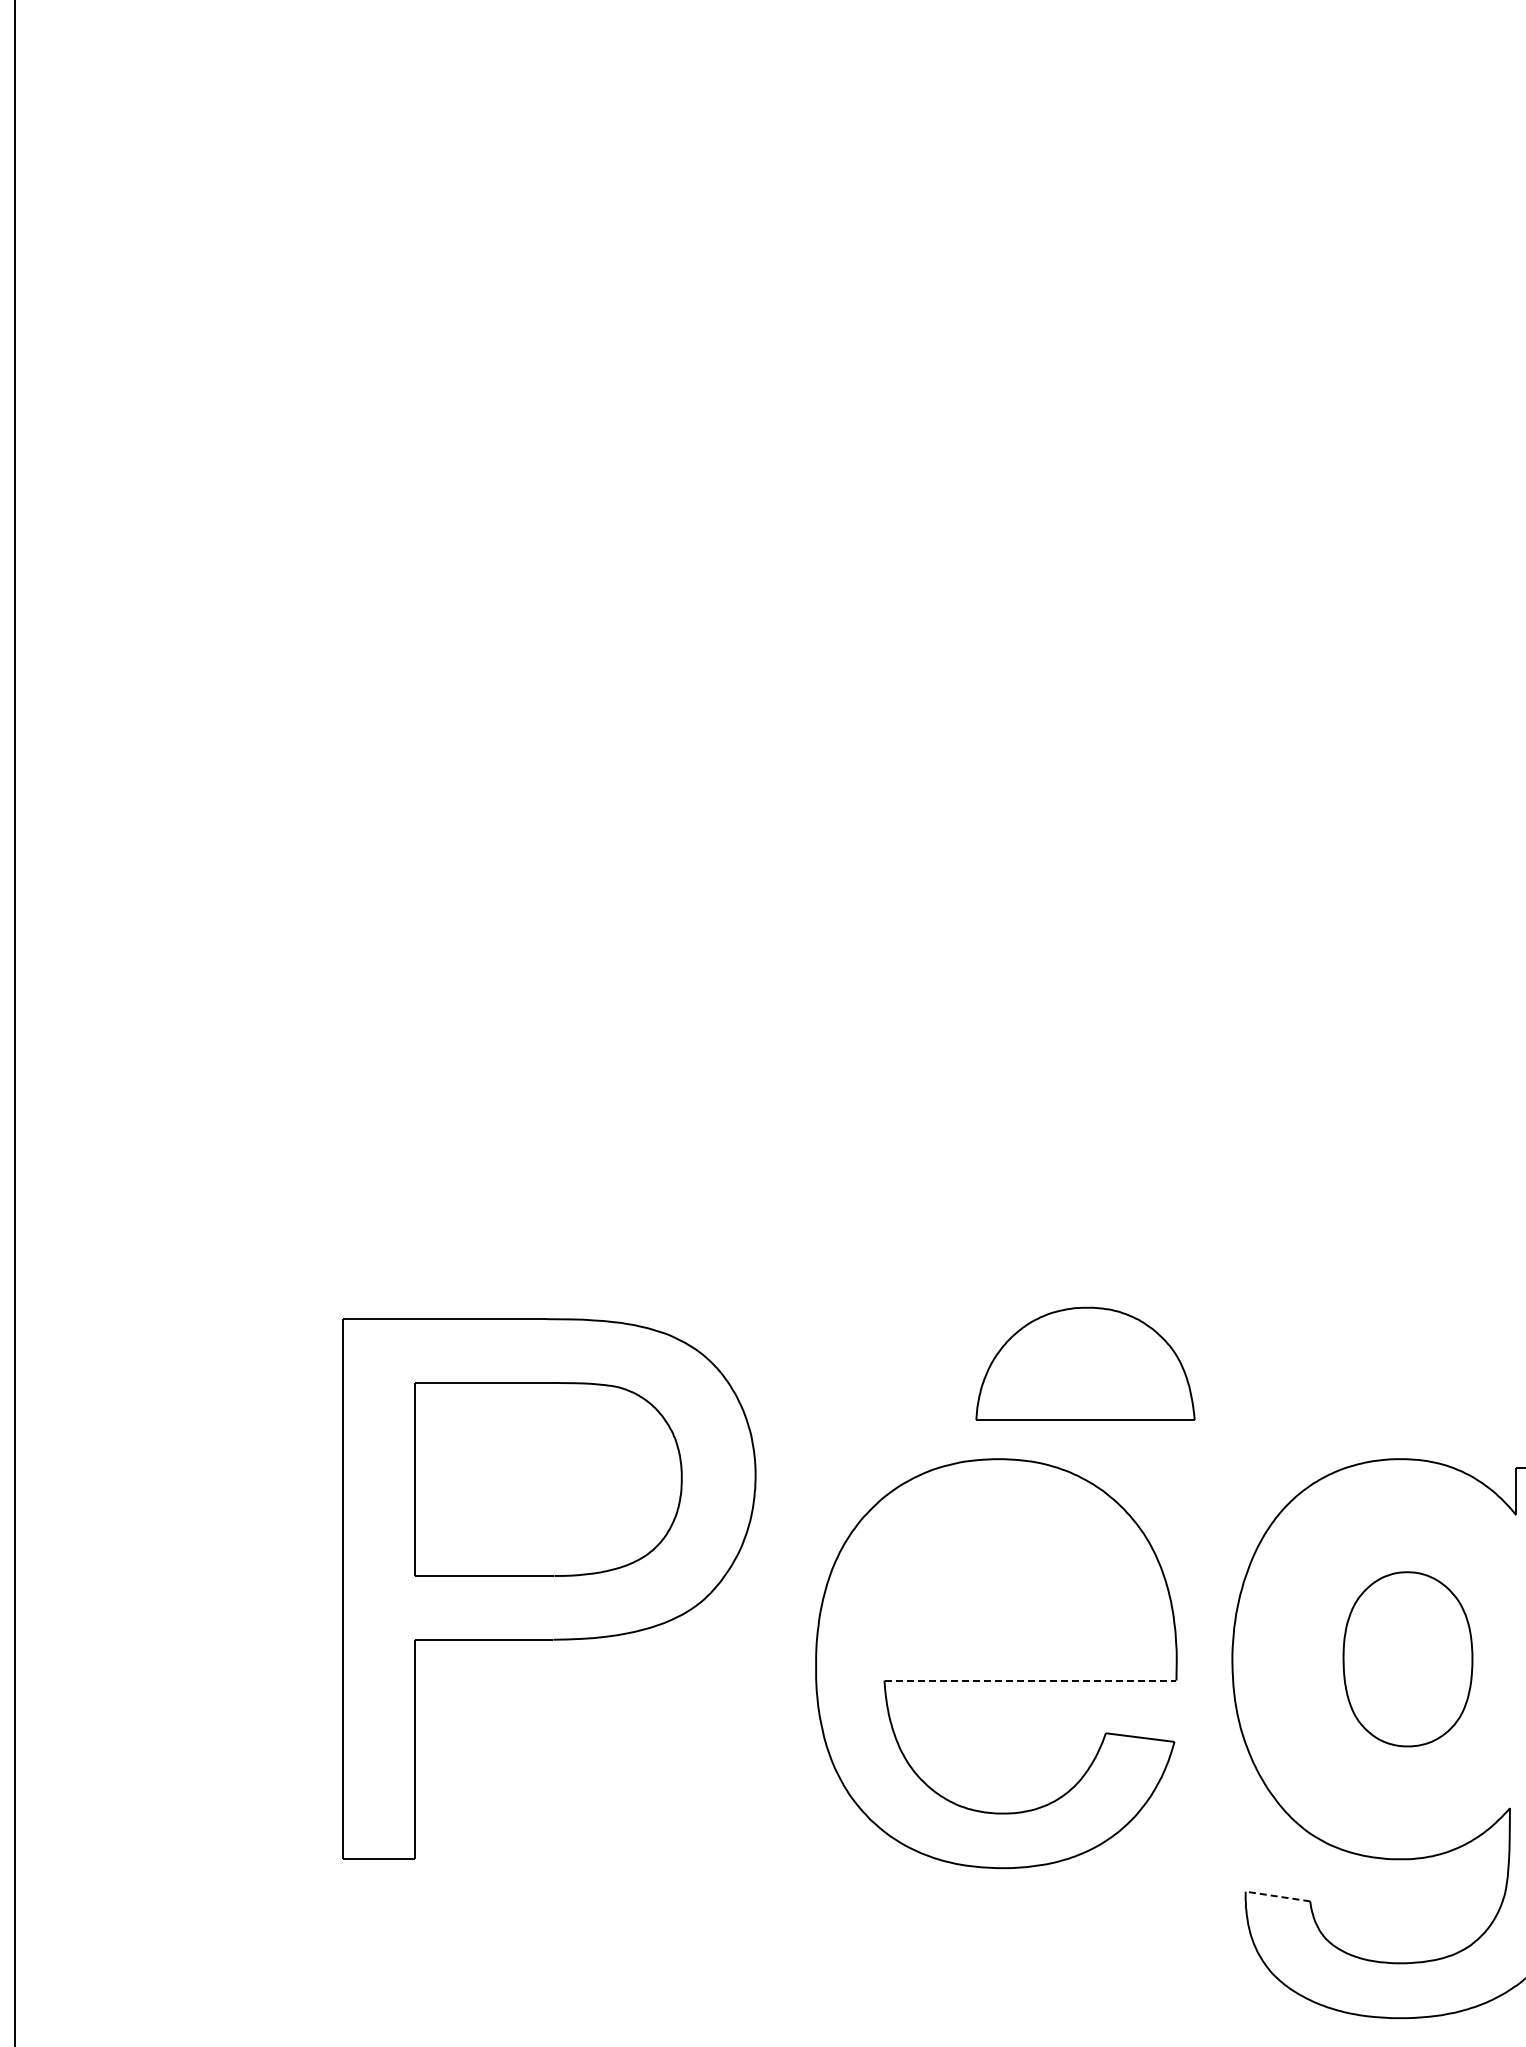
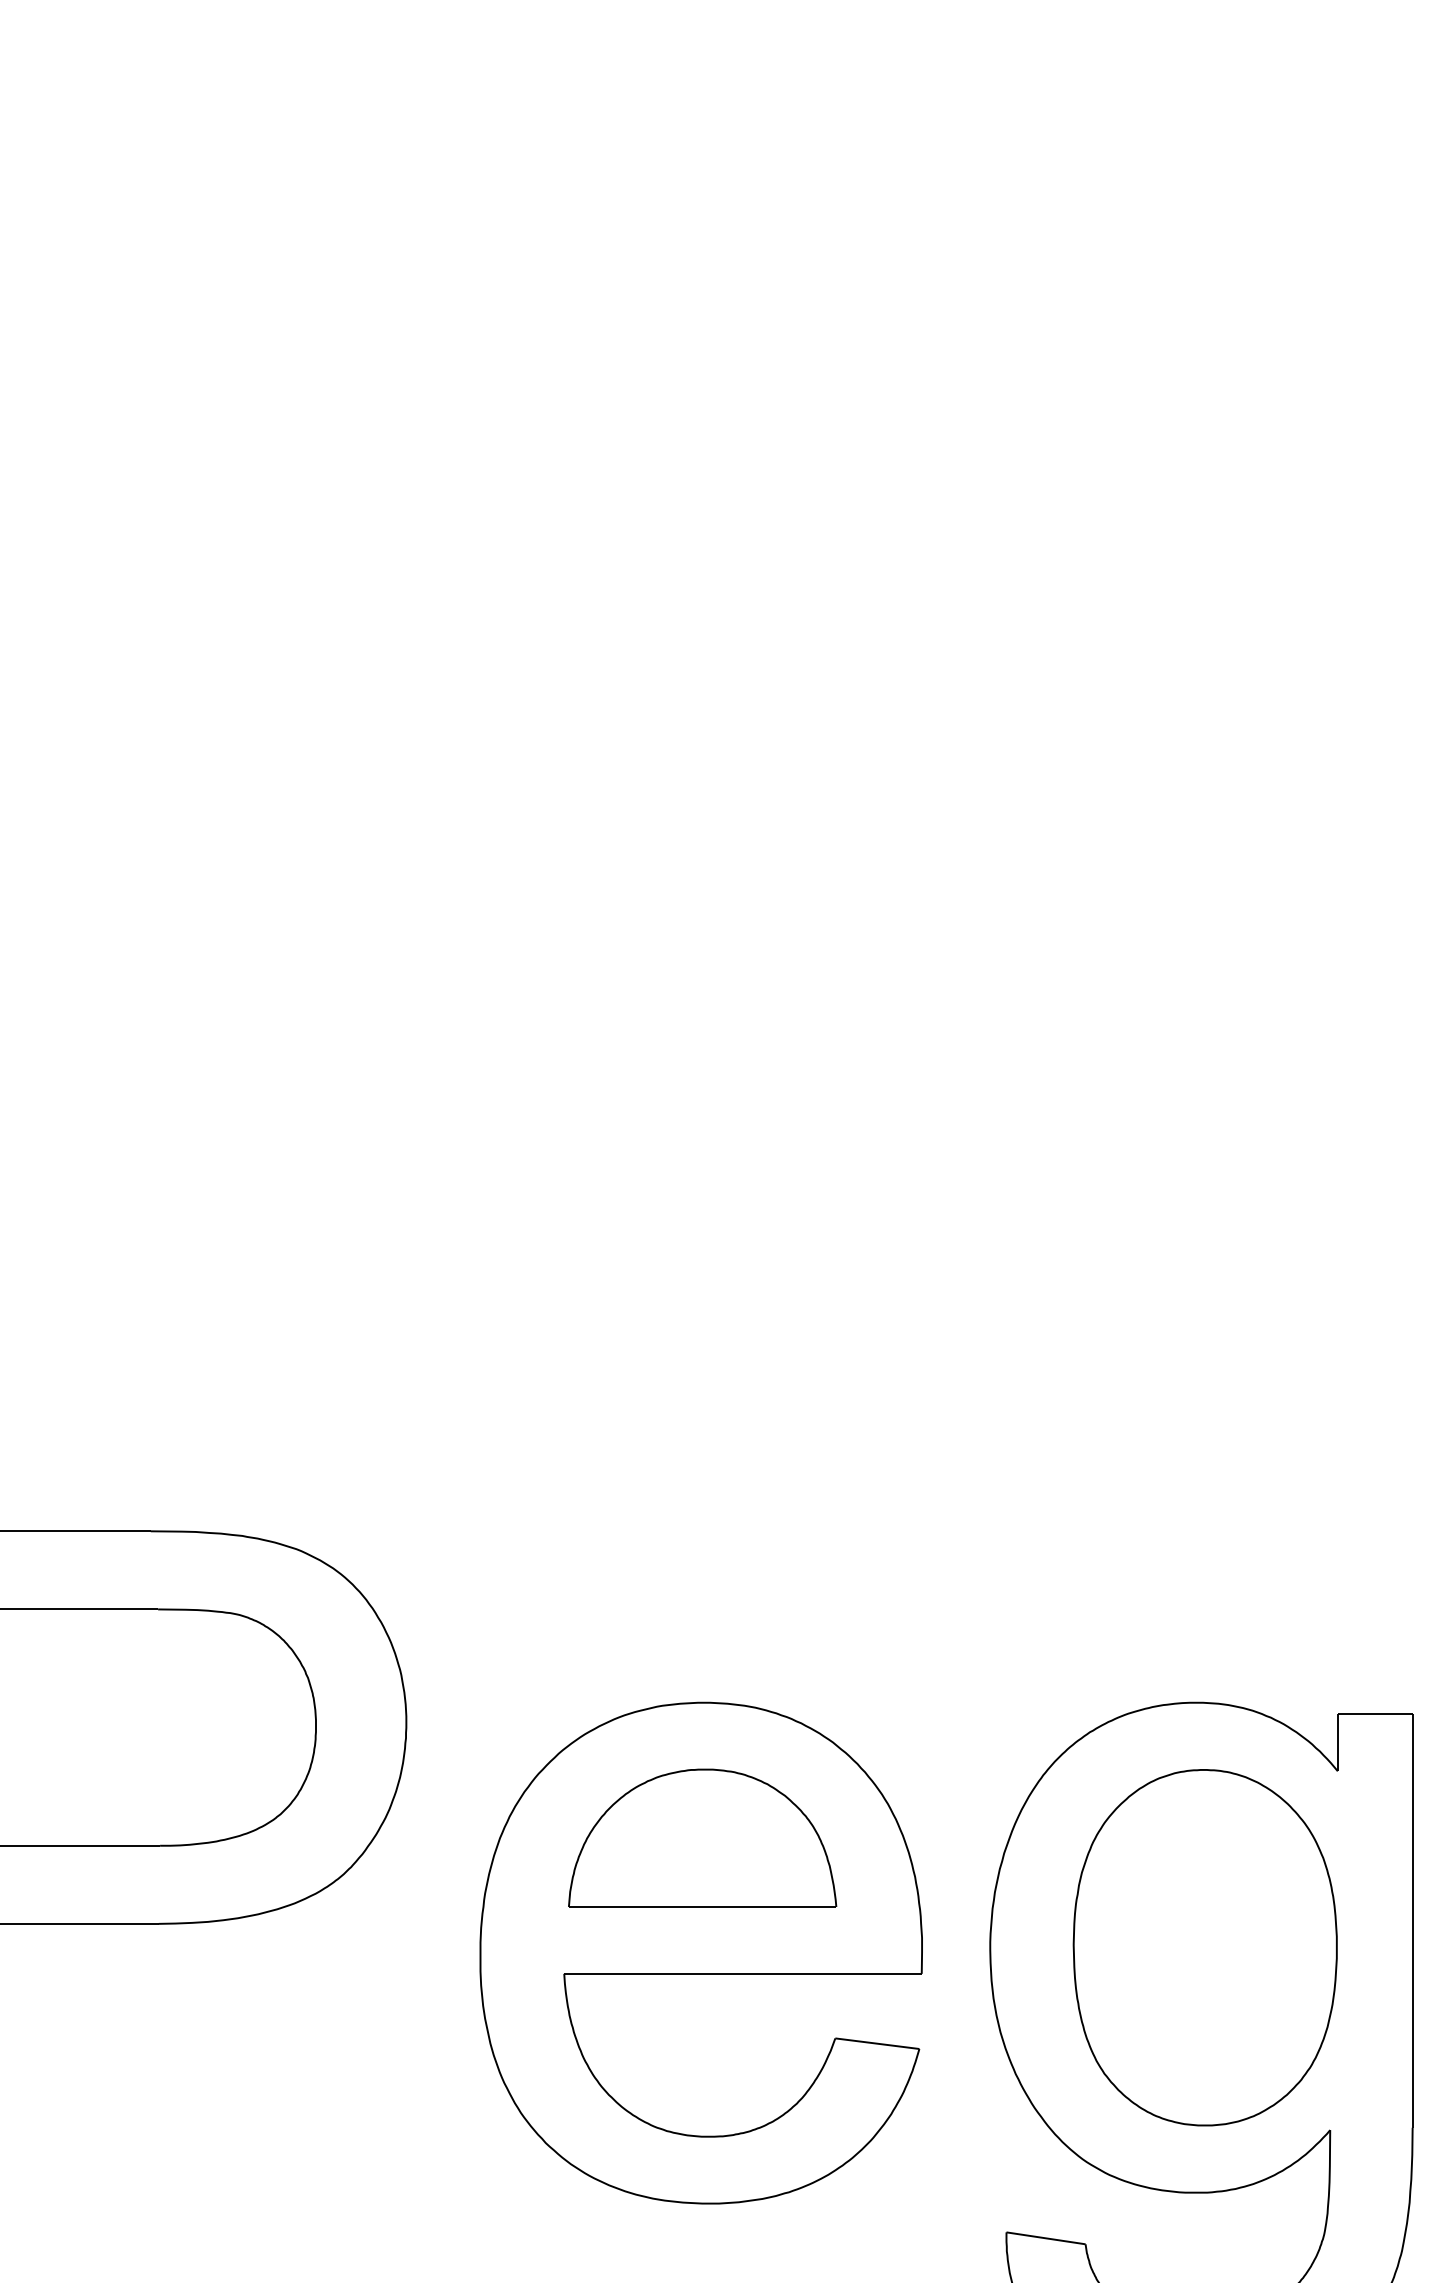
part: (1085, 1363) -> (702, 1837), moved
part: (1407, 1659) -> (1204, 1948), size x1.67
line: (1030, 1680) -> (743, 1973), dashed -> solid
line: (1277, 1896) -> (1045, 2238), dashed -> solid

